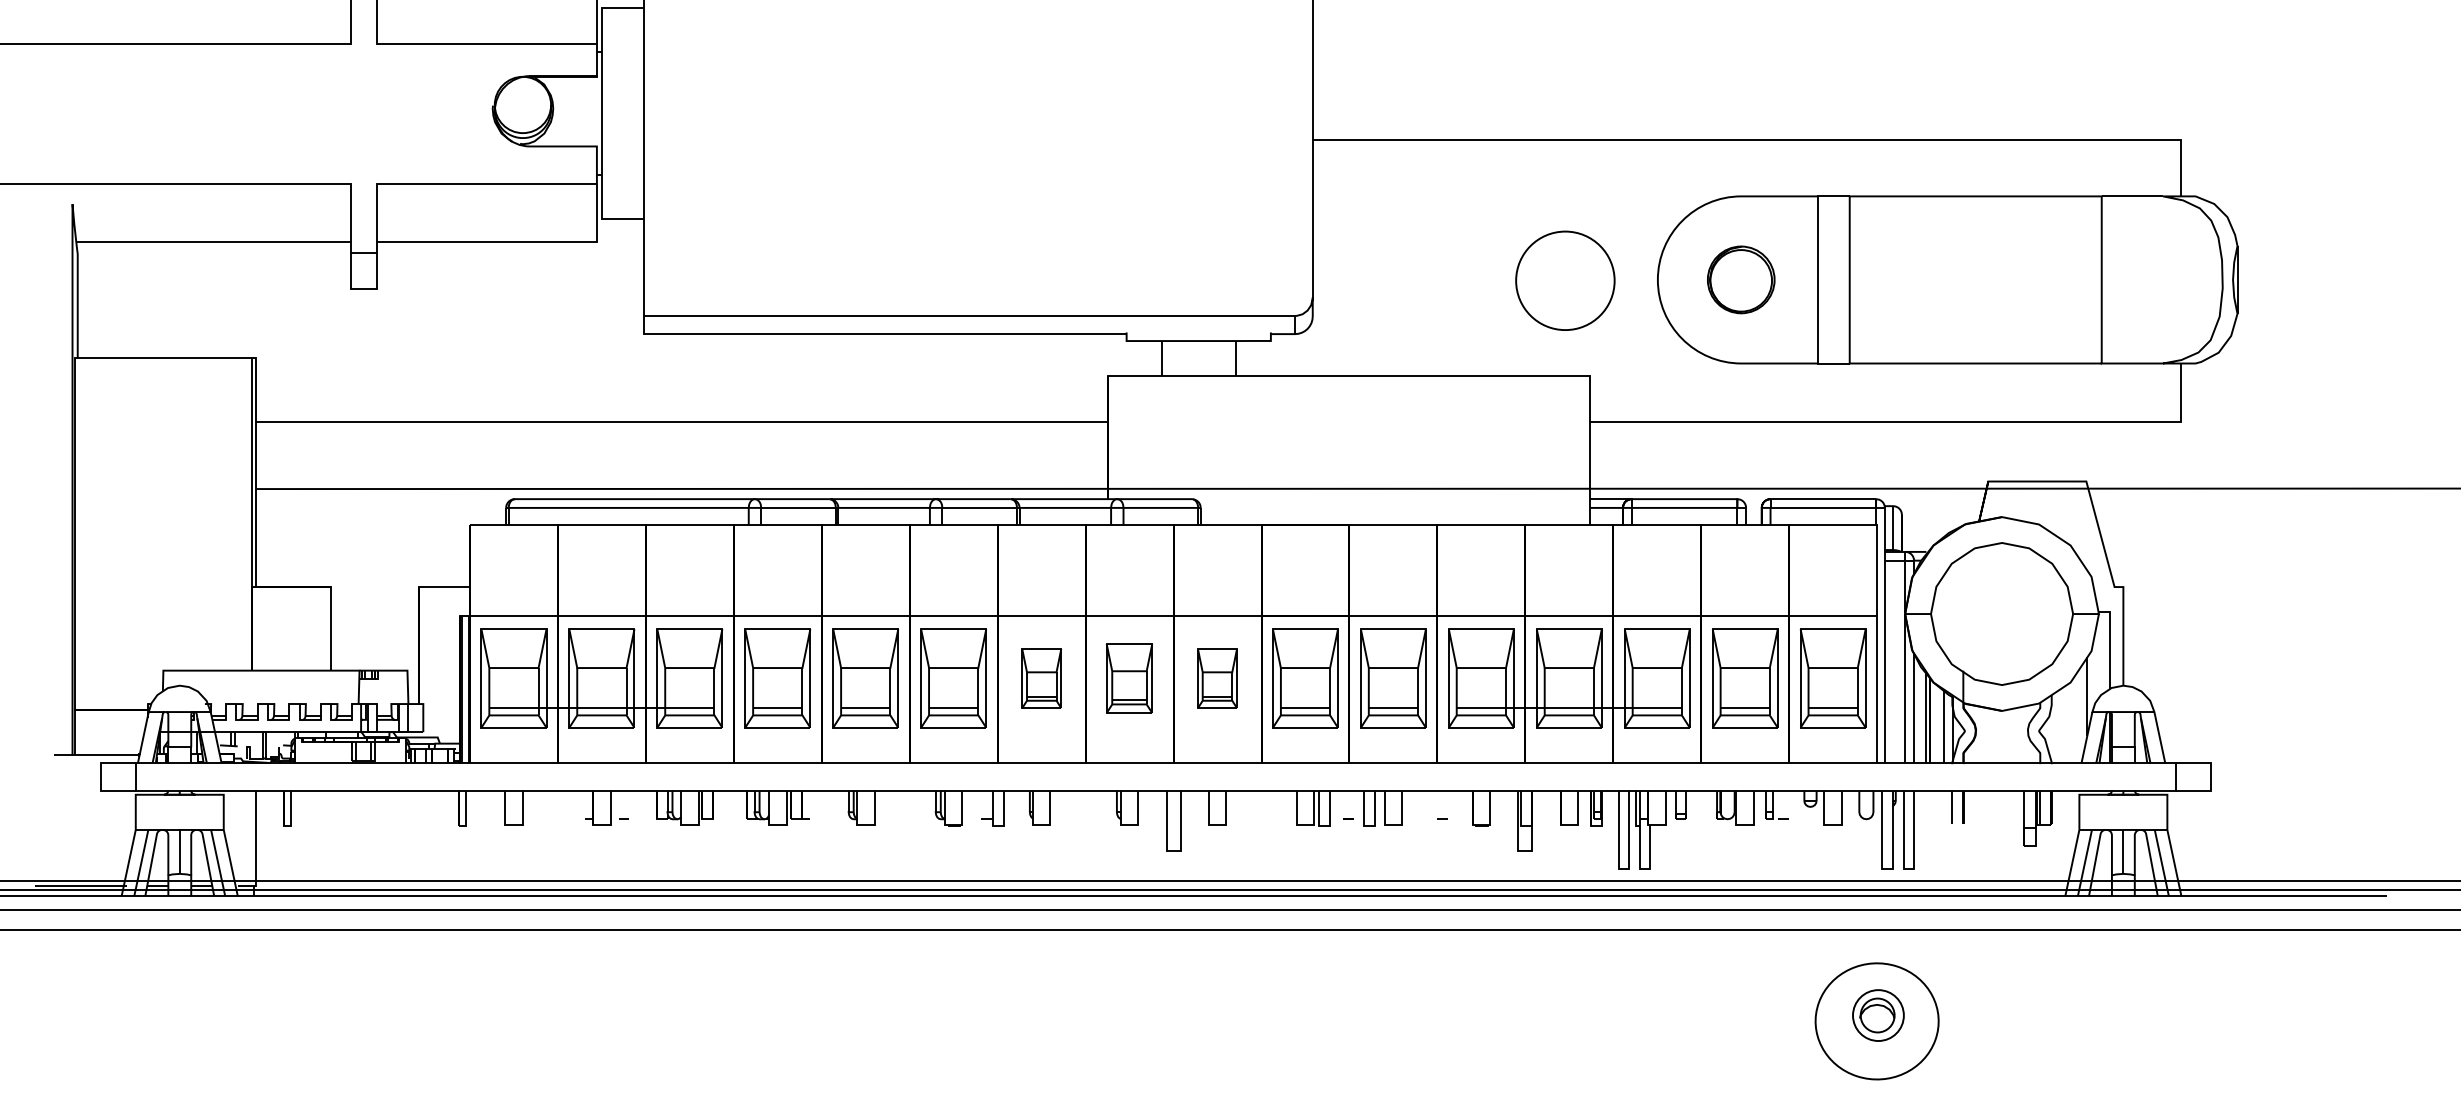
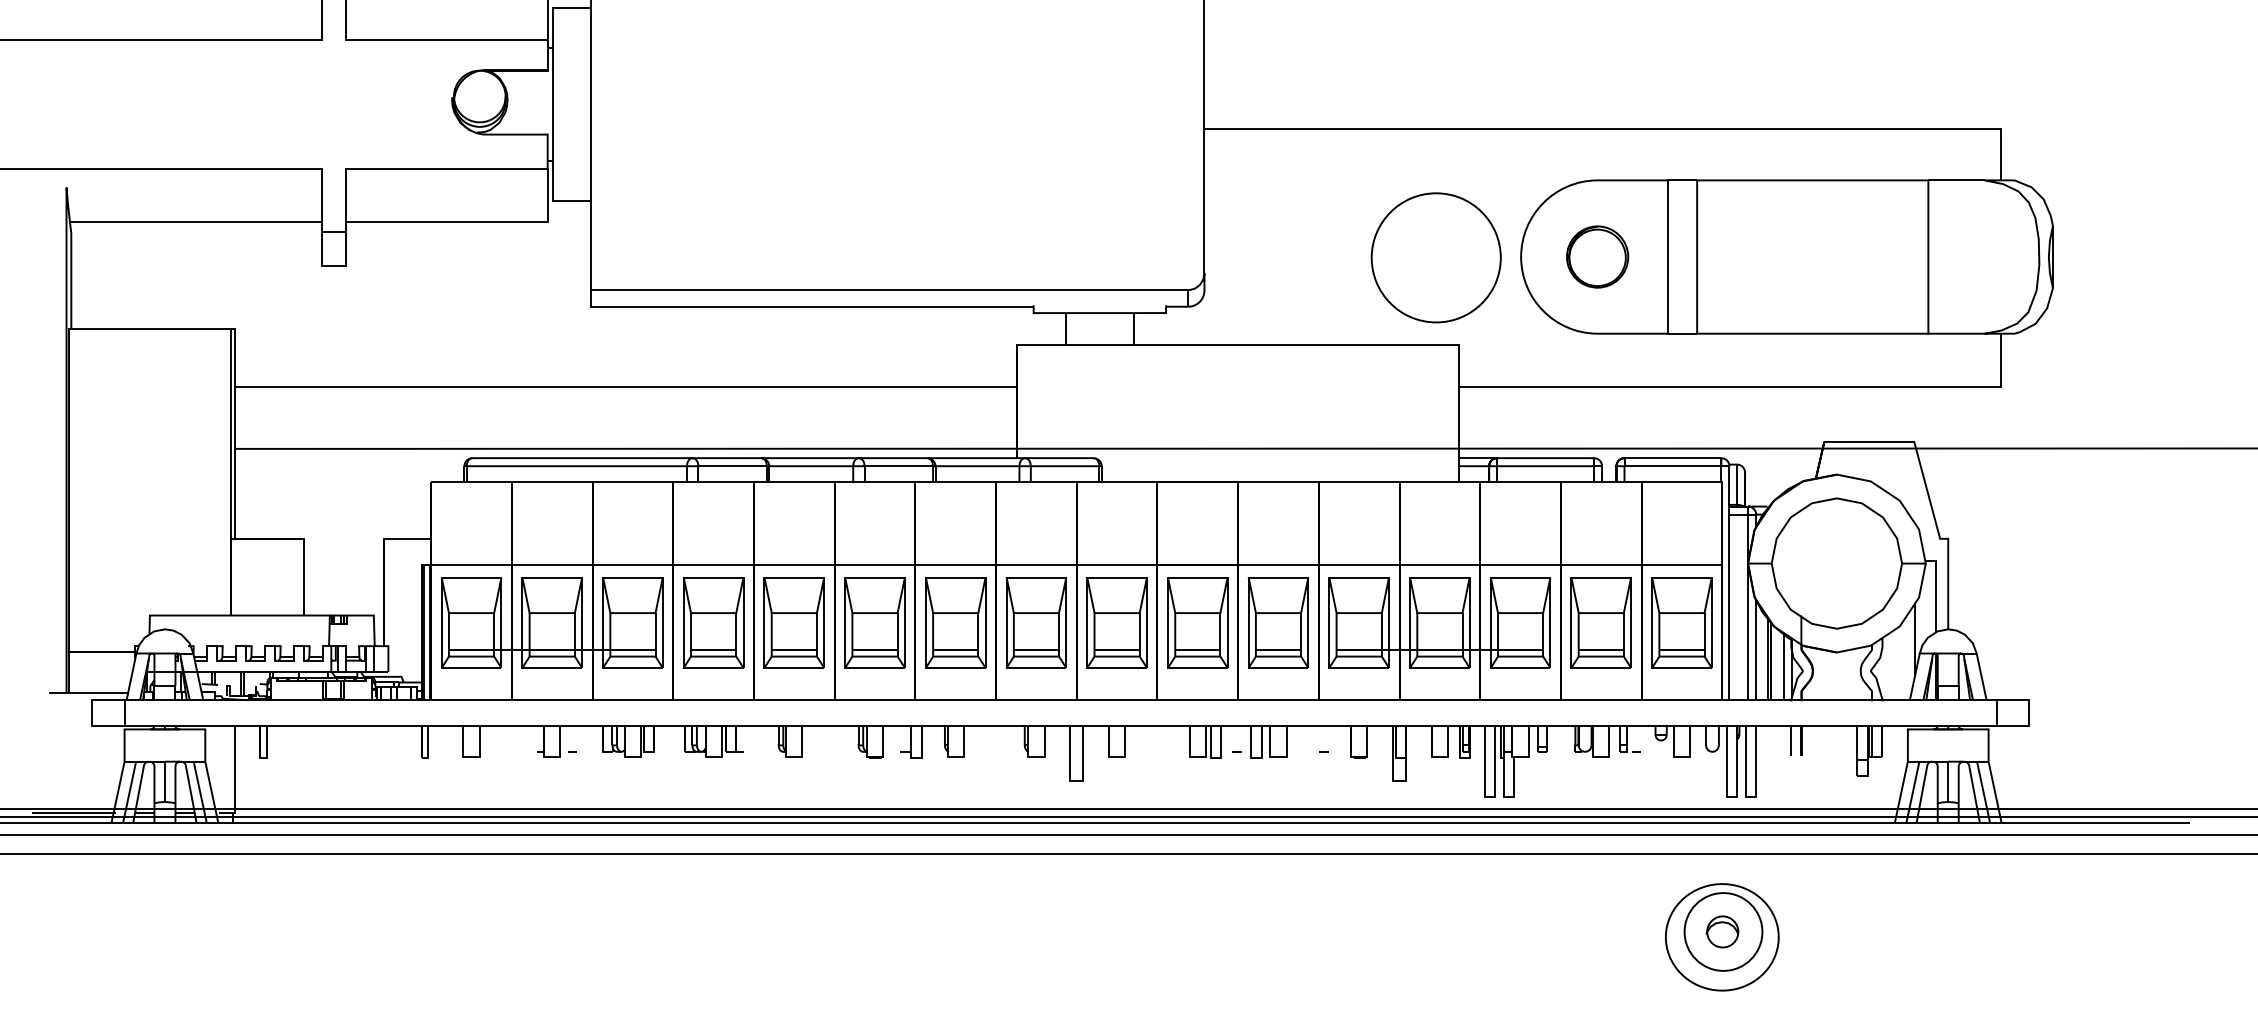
circle: (1564, 280) -> (1435, 257), size x1.43
part: (1041, 678) -> (955, 622), size x1.67
part: (1128, 678) -> (1035, 622), size x1.43
part: (1216, 678) -> (1116, 622), size x1.67
circle: (1878, 1015) -> (1723, 931), size x1.67

